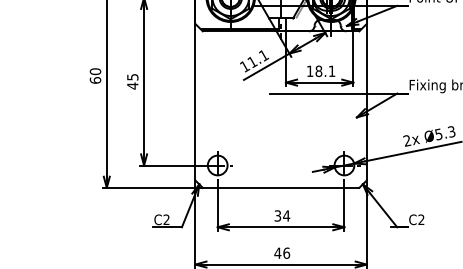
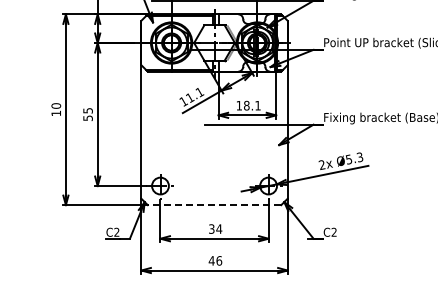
text: (95, 80) -> (56, 113), 60 -> 10
text: (132, 86) -> (87, 118), 45 -> 55
line: (281, 188) -> (214, 205), solid -> dashed

